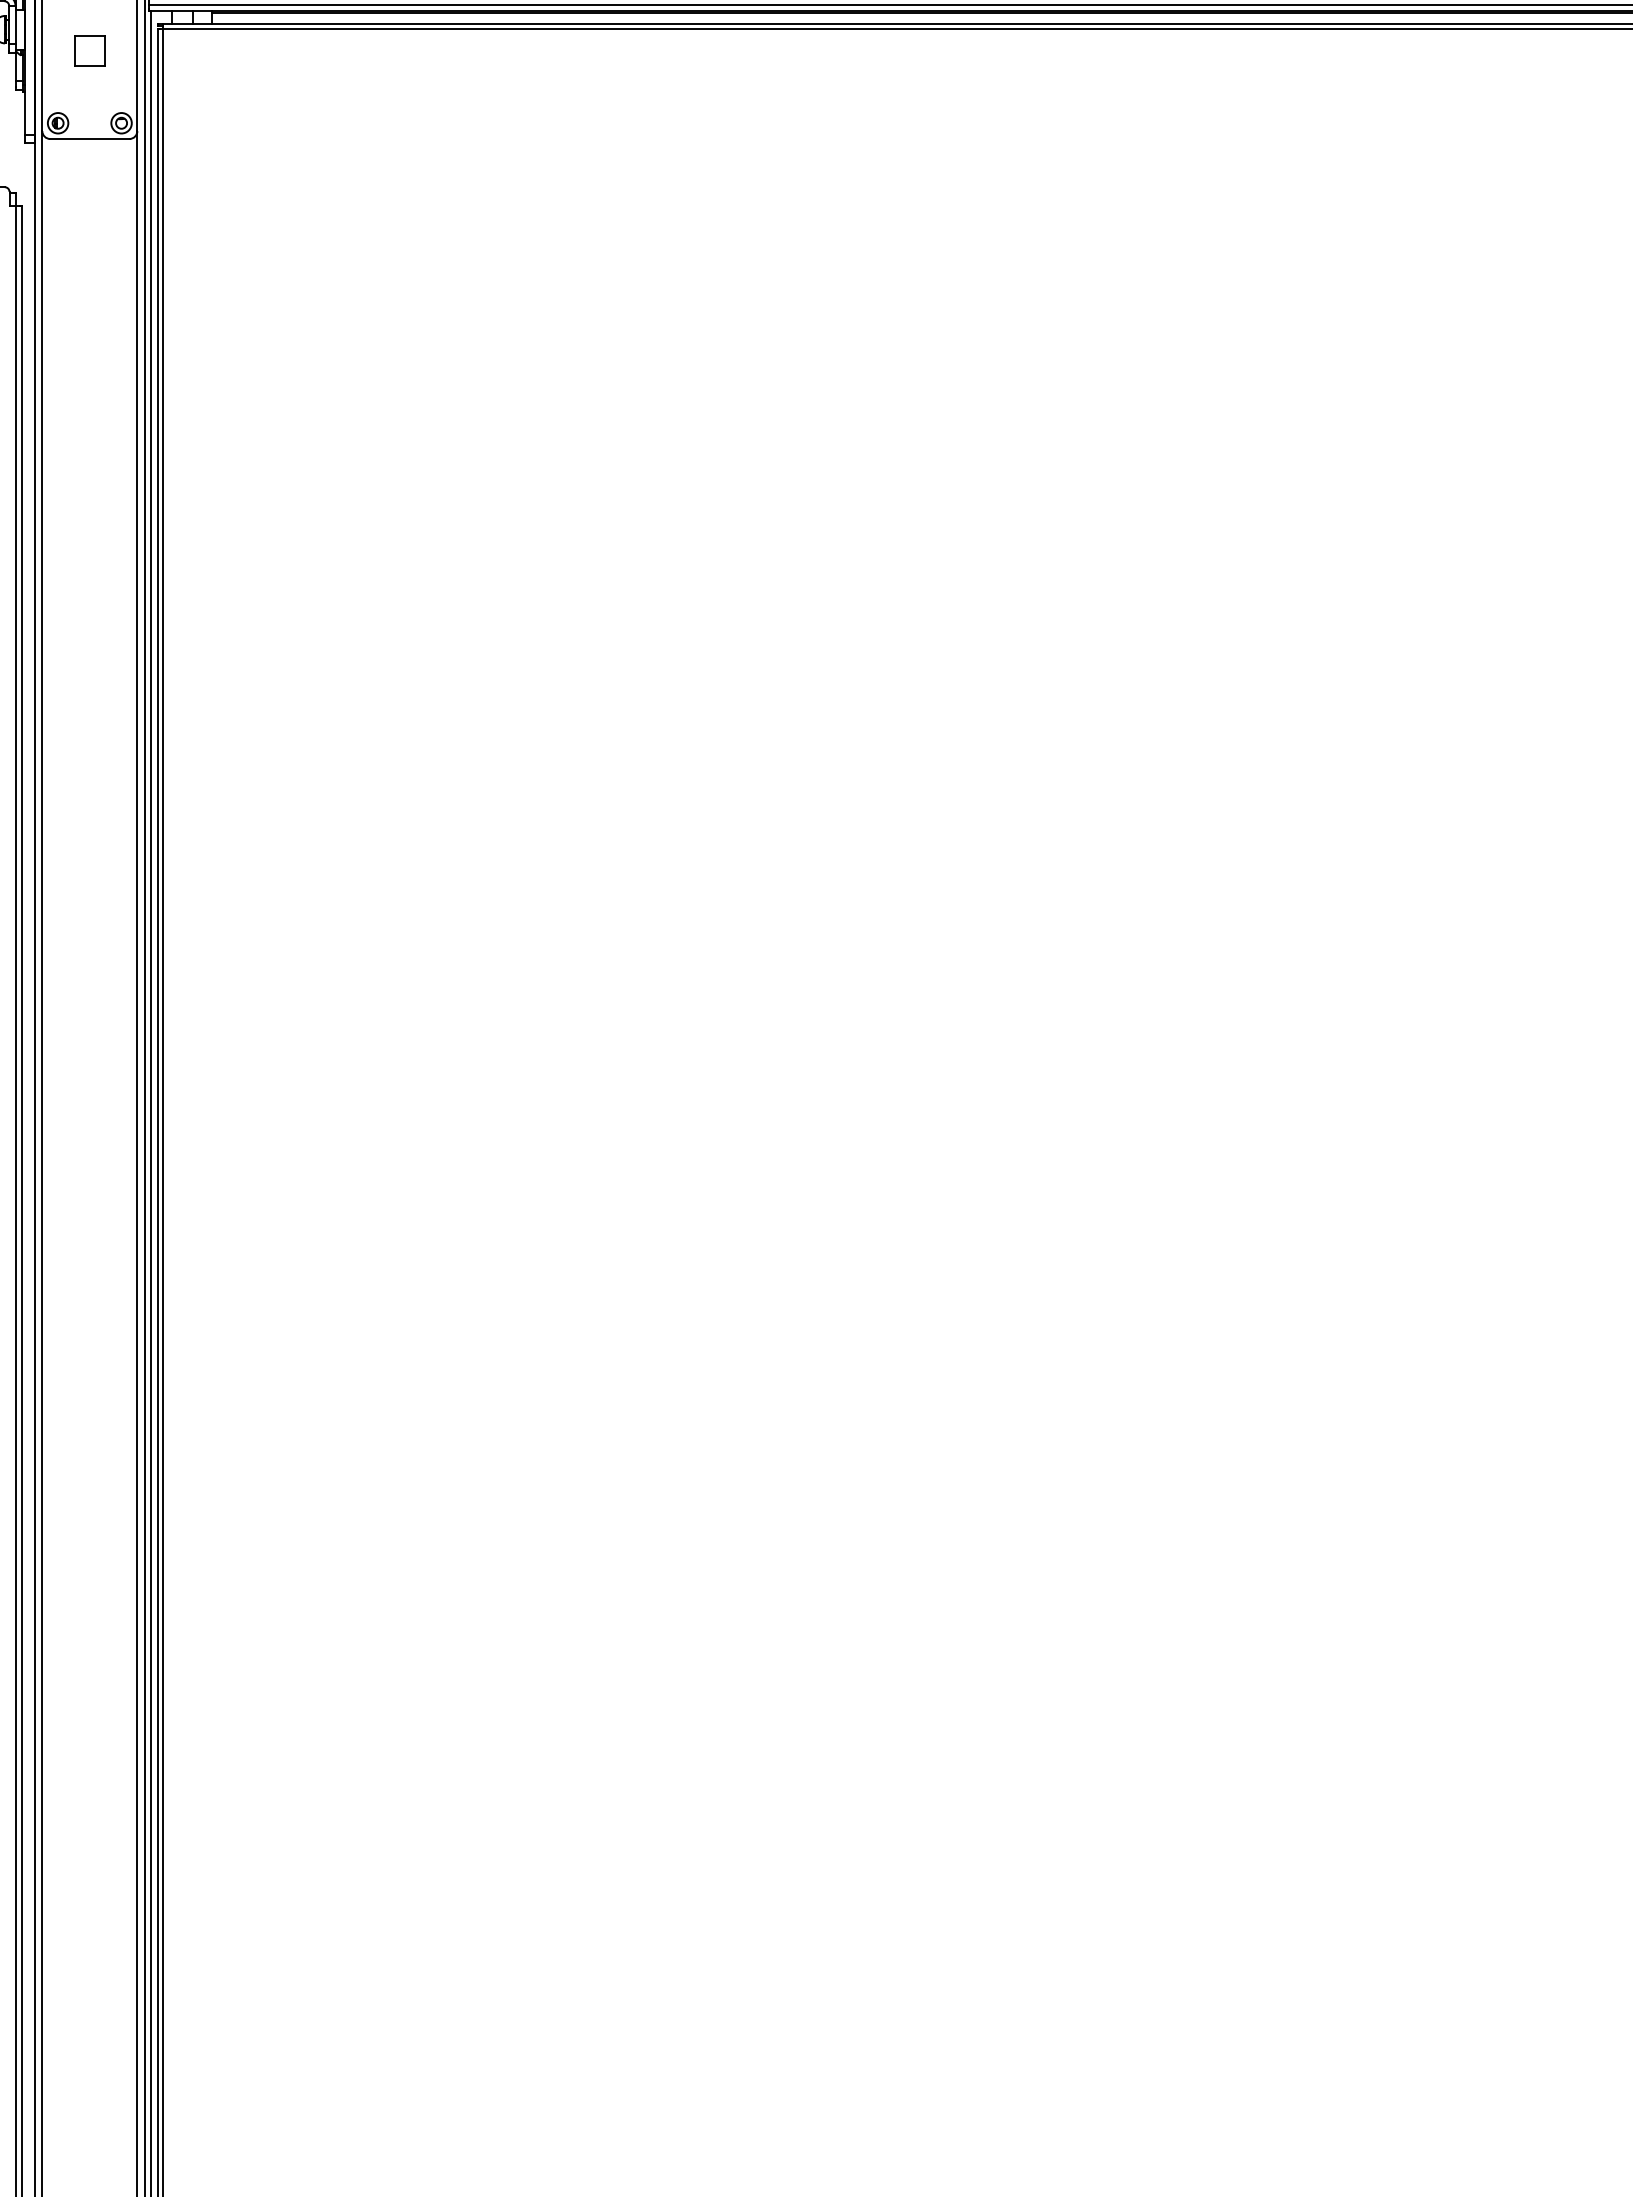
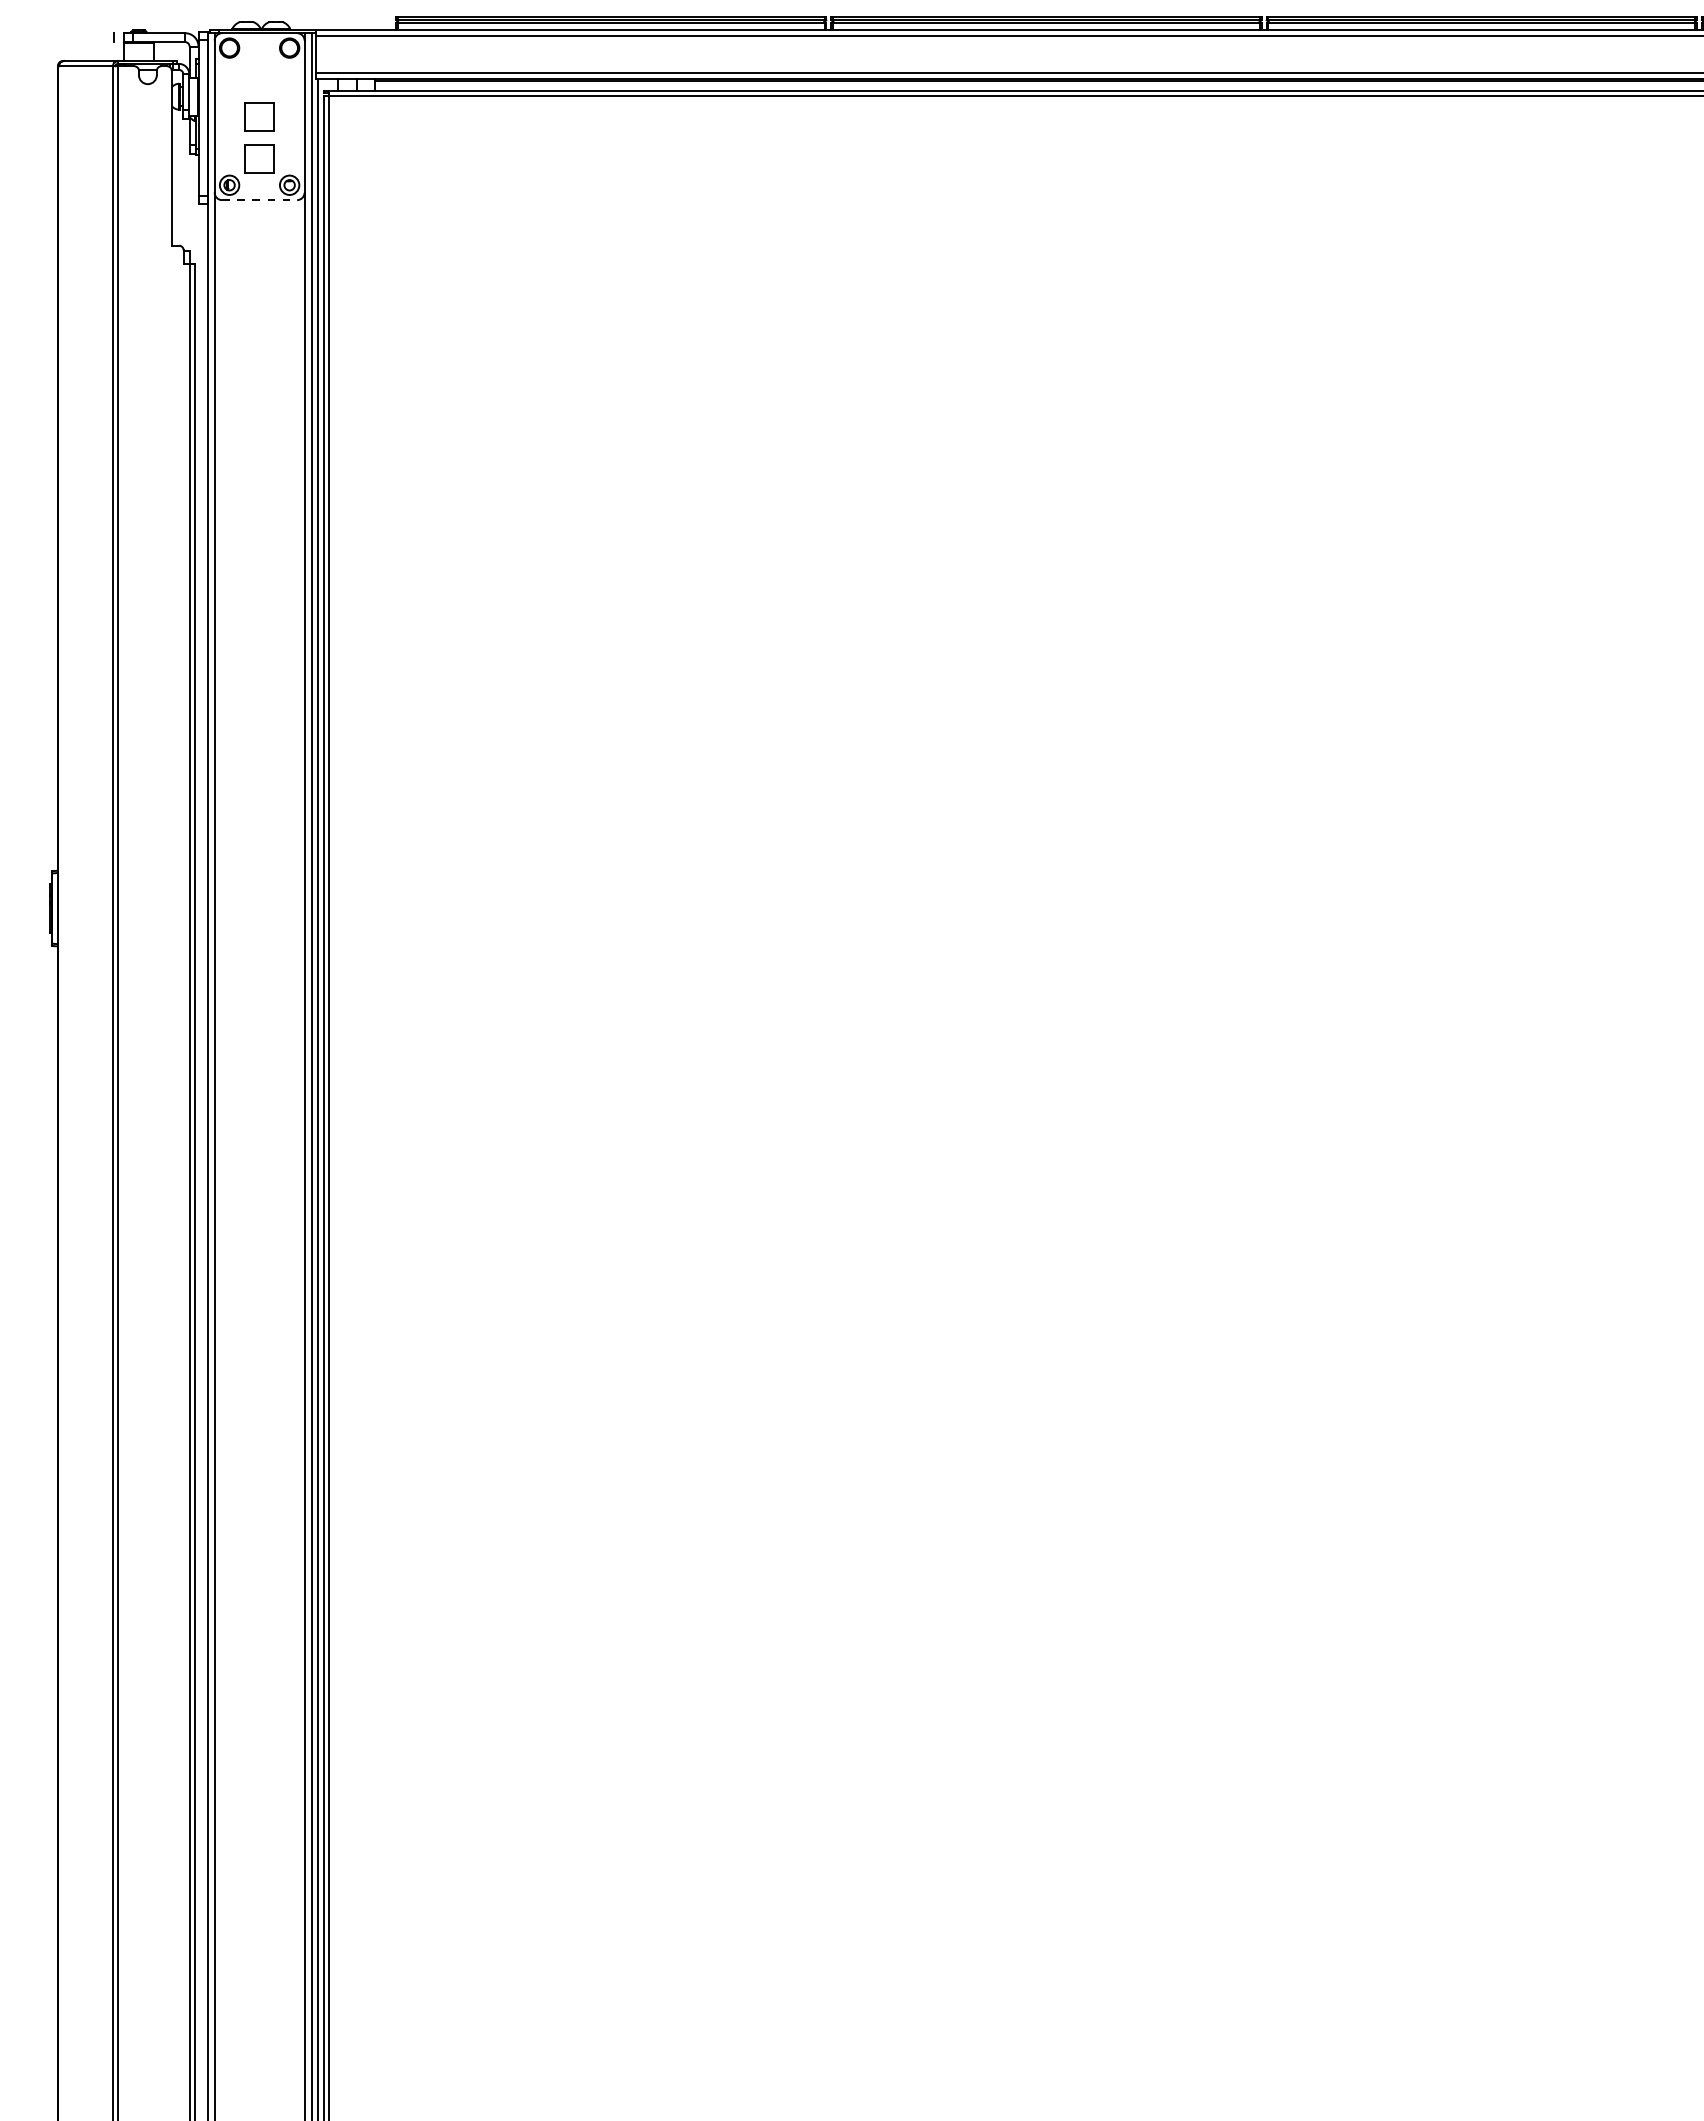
part: (89, 94) -> (259, 158), added
line: (89, 139) -> (259, 200), solid -> dashed

